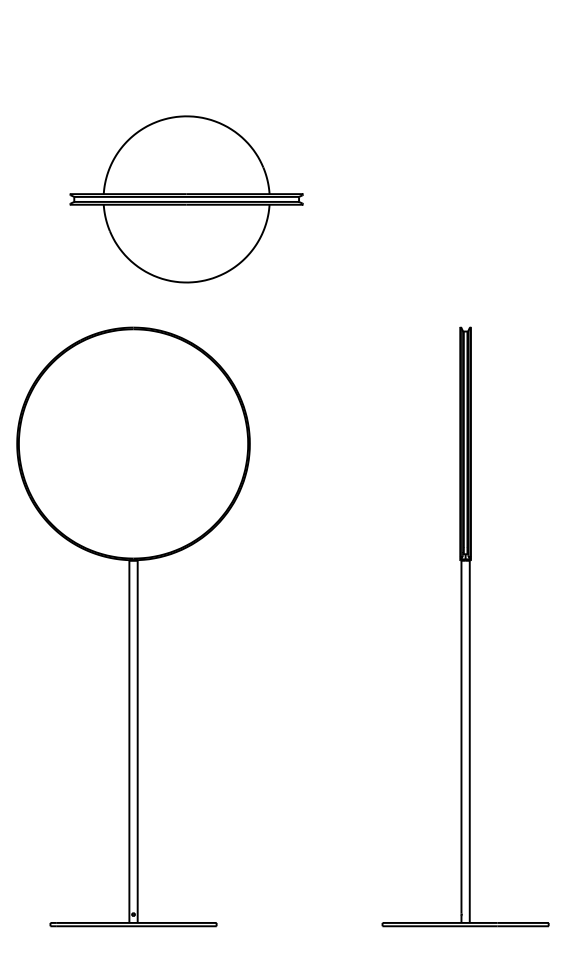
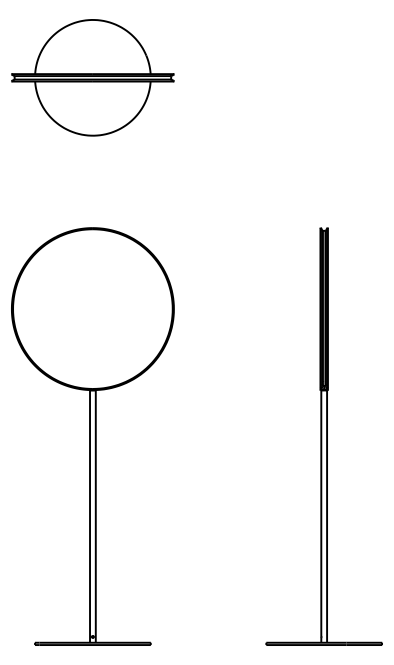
part: (186, 198) -> (92, 77), moved

